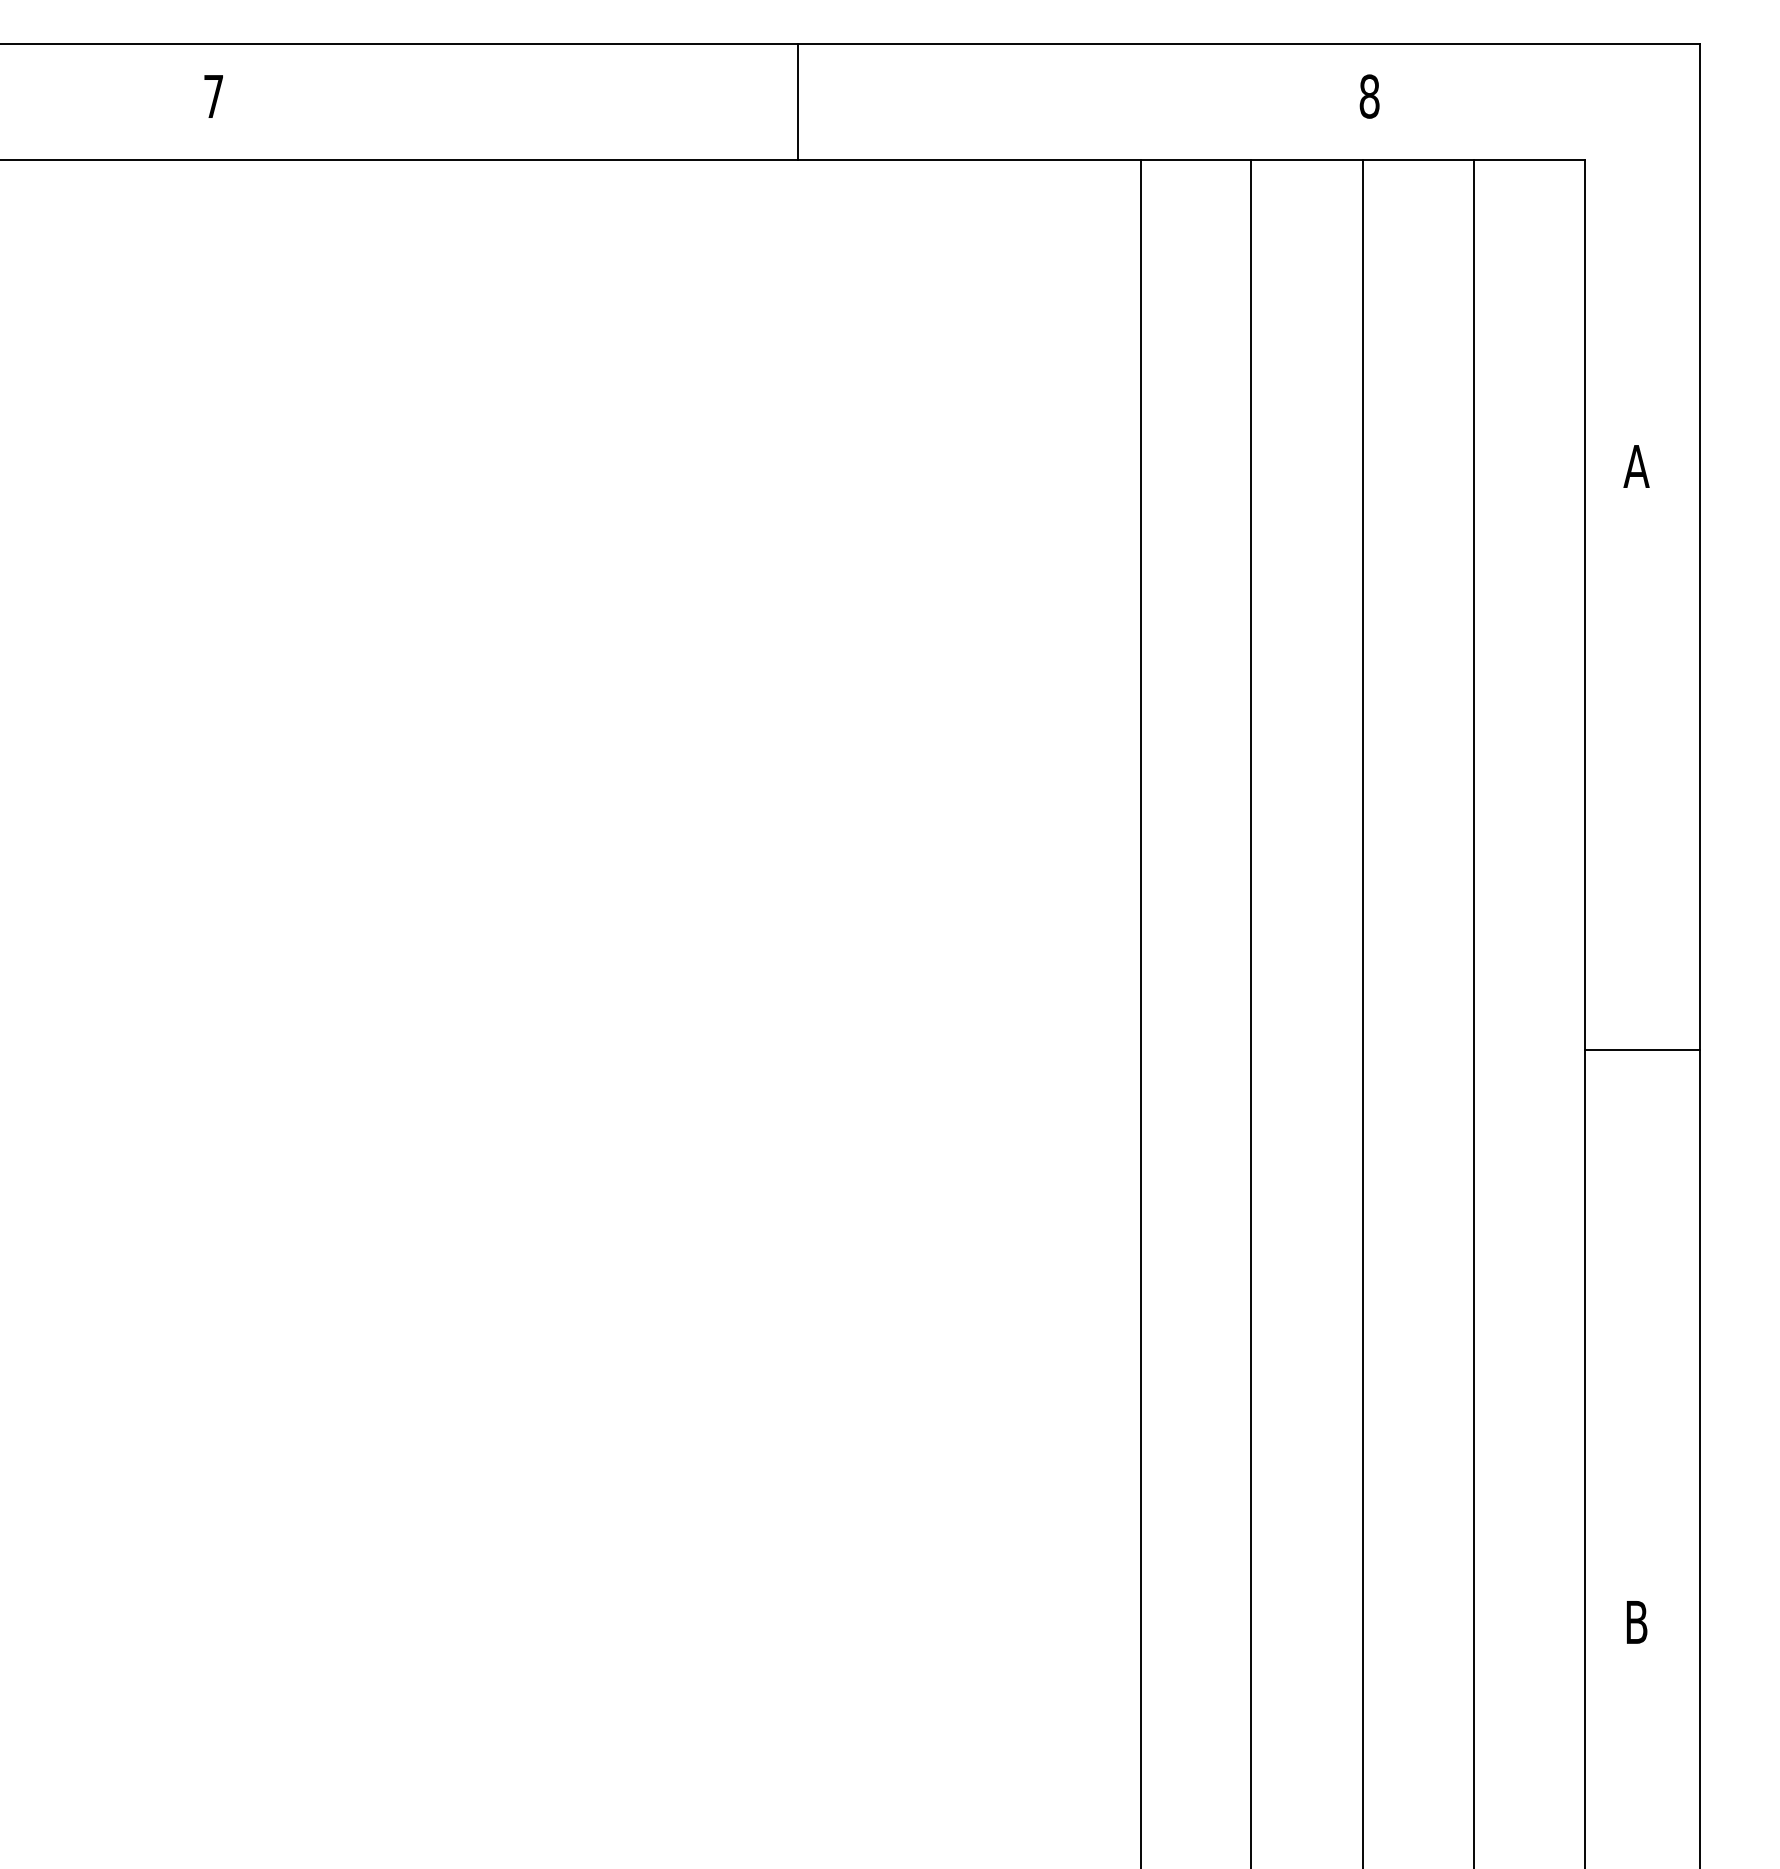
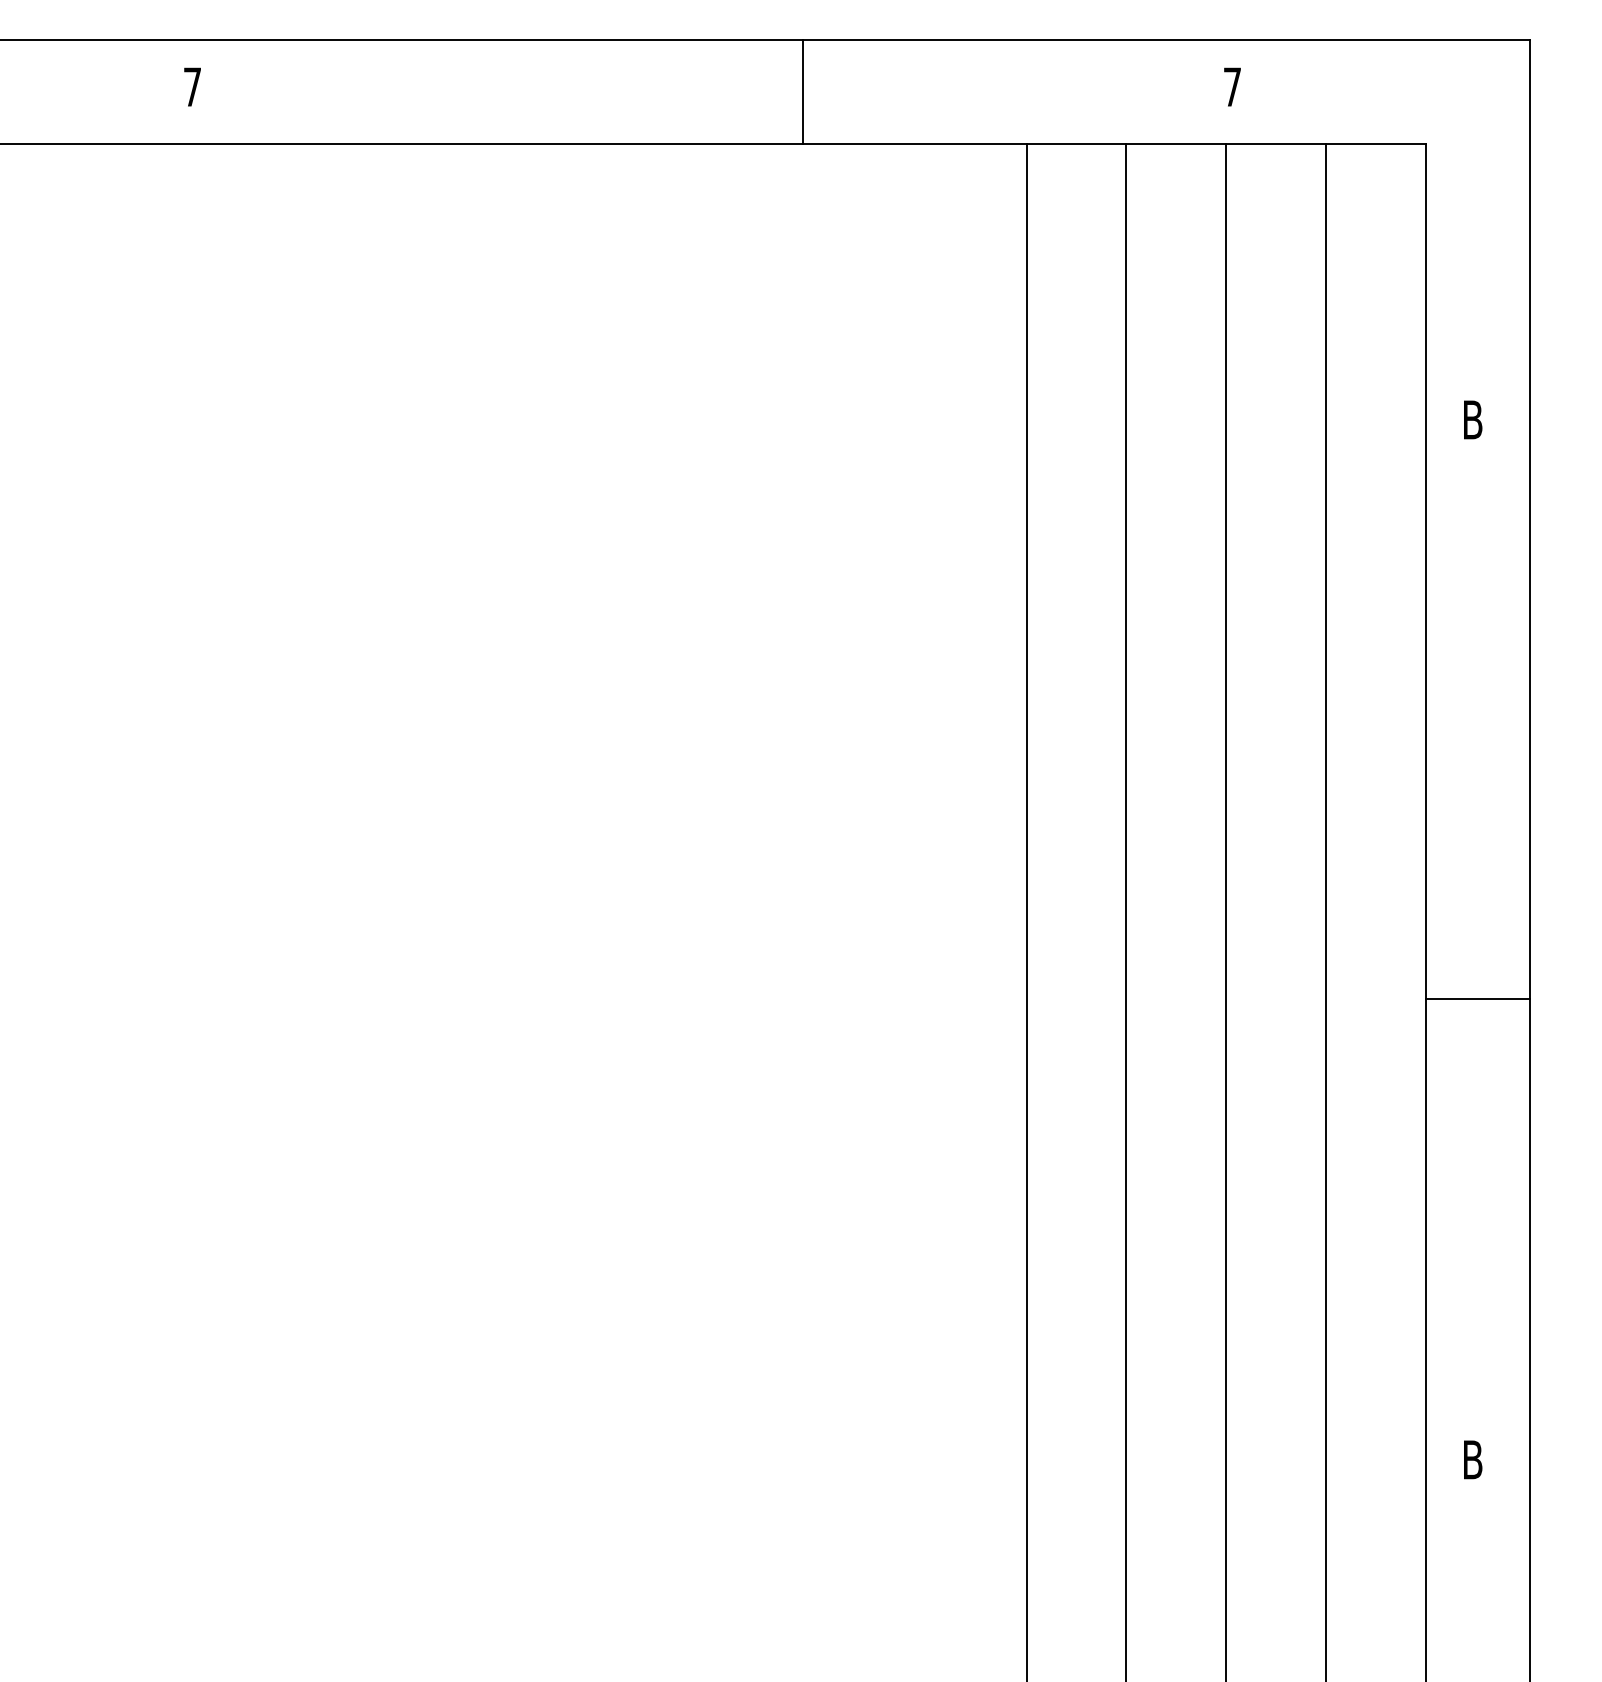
text: (1369, 96) -> (1232, 87), 8 -> 7
line: (798, 101) -> (803, 91), moved
text: (1636, 466) -> (1472, 419), A -> B
line: (1642, 1050) -> (1478, 999), moved

